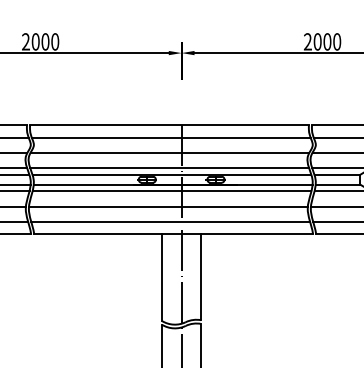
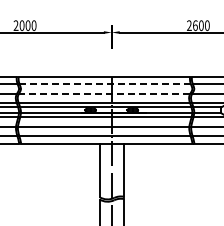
text: (317, 41) -> (195, 25), 2000 -> 2600
line: (171, 137) -> (105, 84), solid -> dashed
line: (169, 152) -> (104, 93), solid -> dashed

